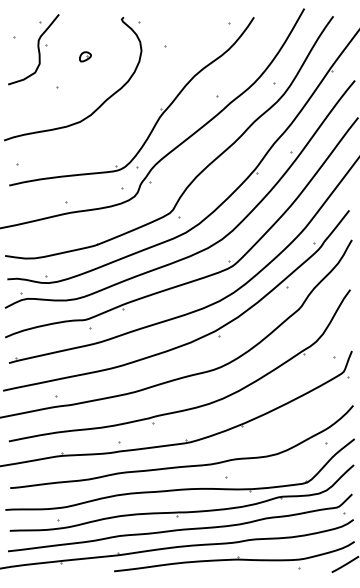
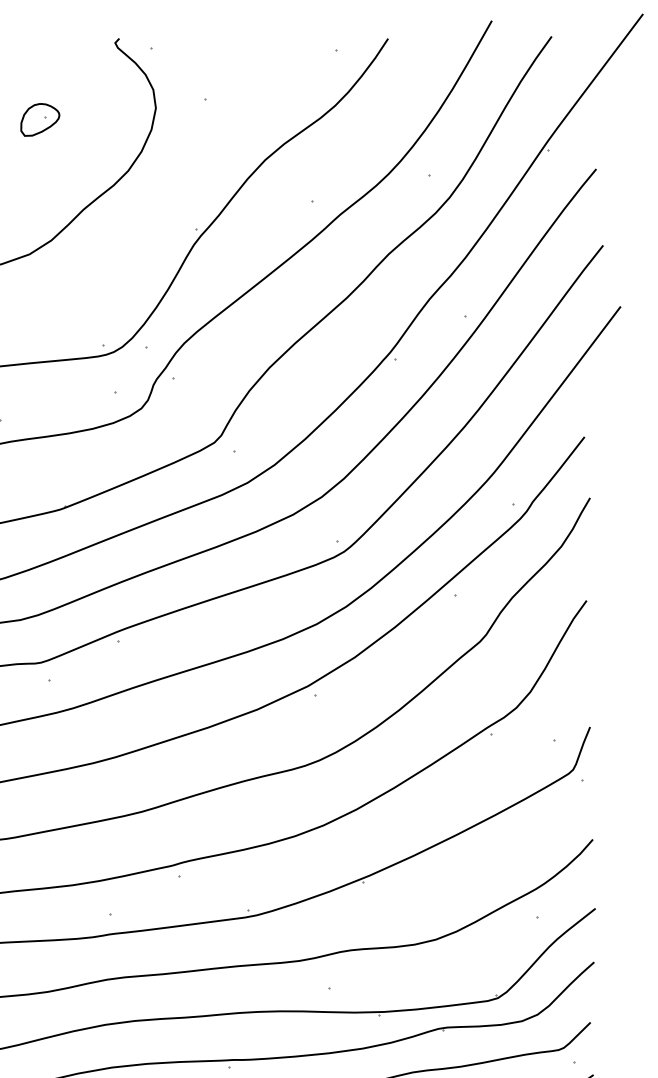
part: (85, 56) -> (40, 119), size x1.67

